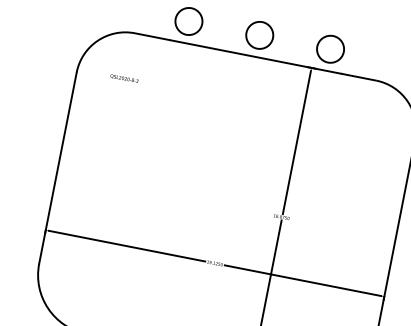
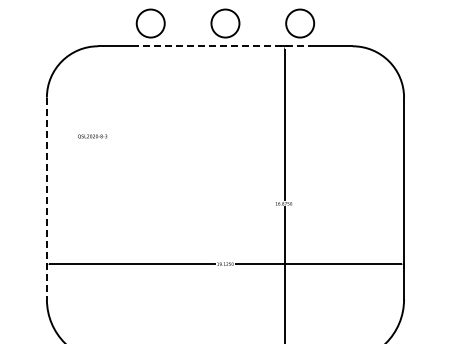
line: (255, 57) -> (225, 46), solid -> dashed
text: (124, 78) -> (92, 136), moved
line: (57, 167) -> (46, 198), solid -> dashed

